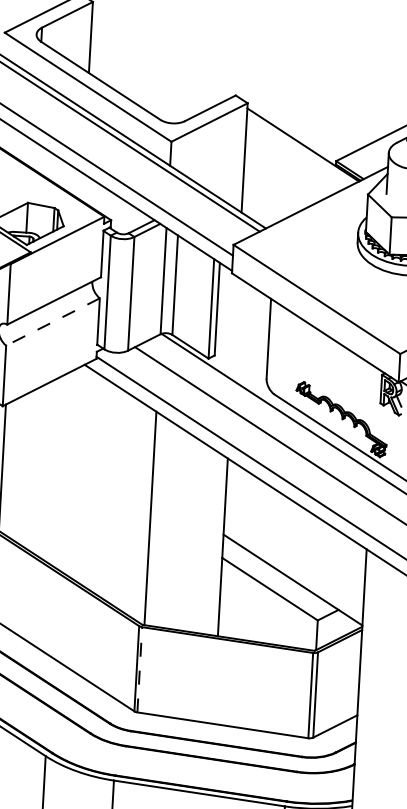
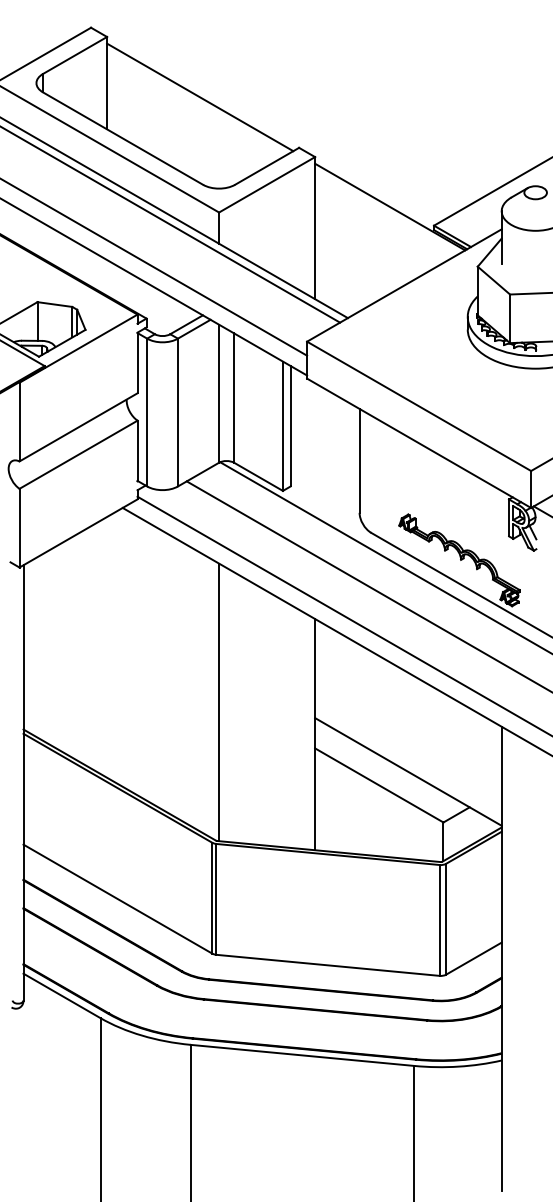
line: (162, 52) -> (200, 97), added
line: (52, 322) -> (78, 455), dashed -> solid
line: (139, 669) -> (216, 898), dashed -> solid

